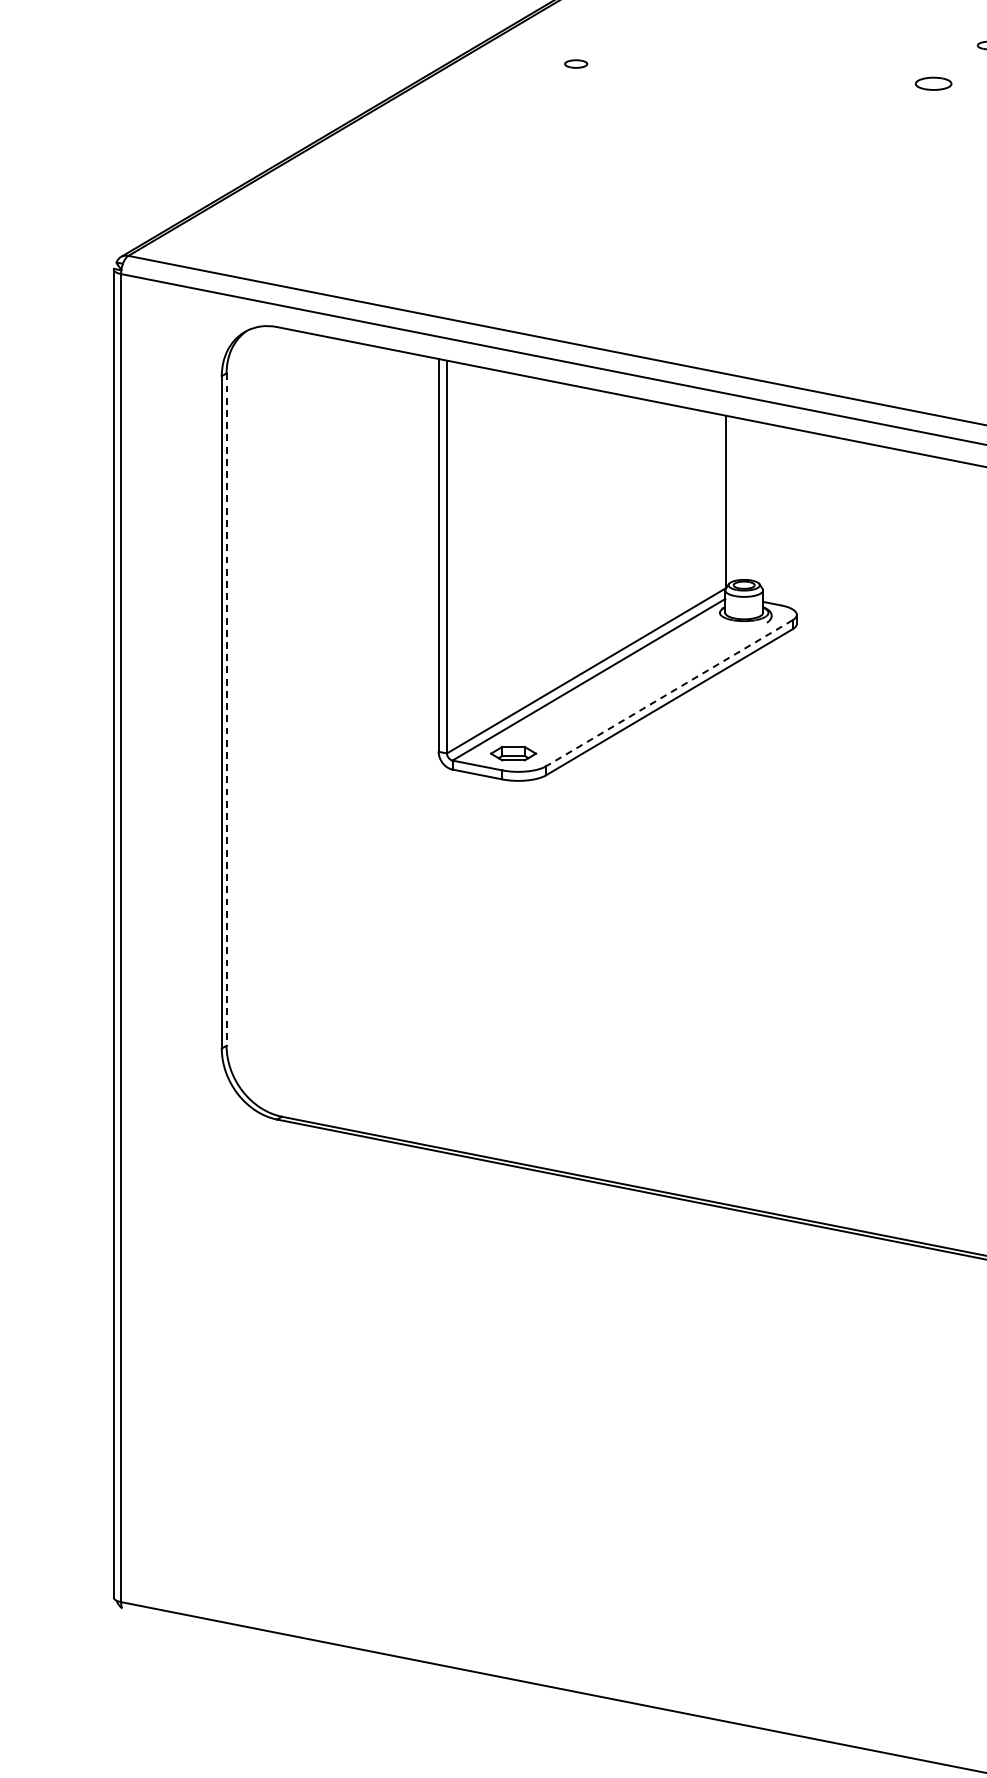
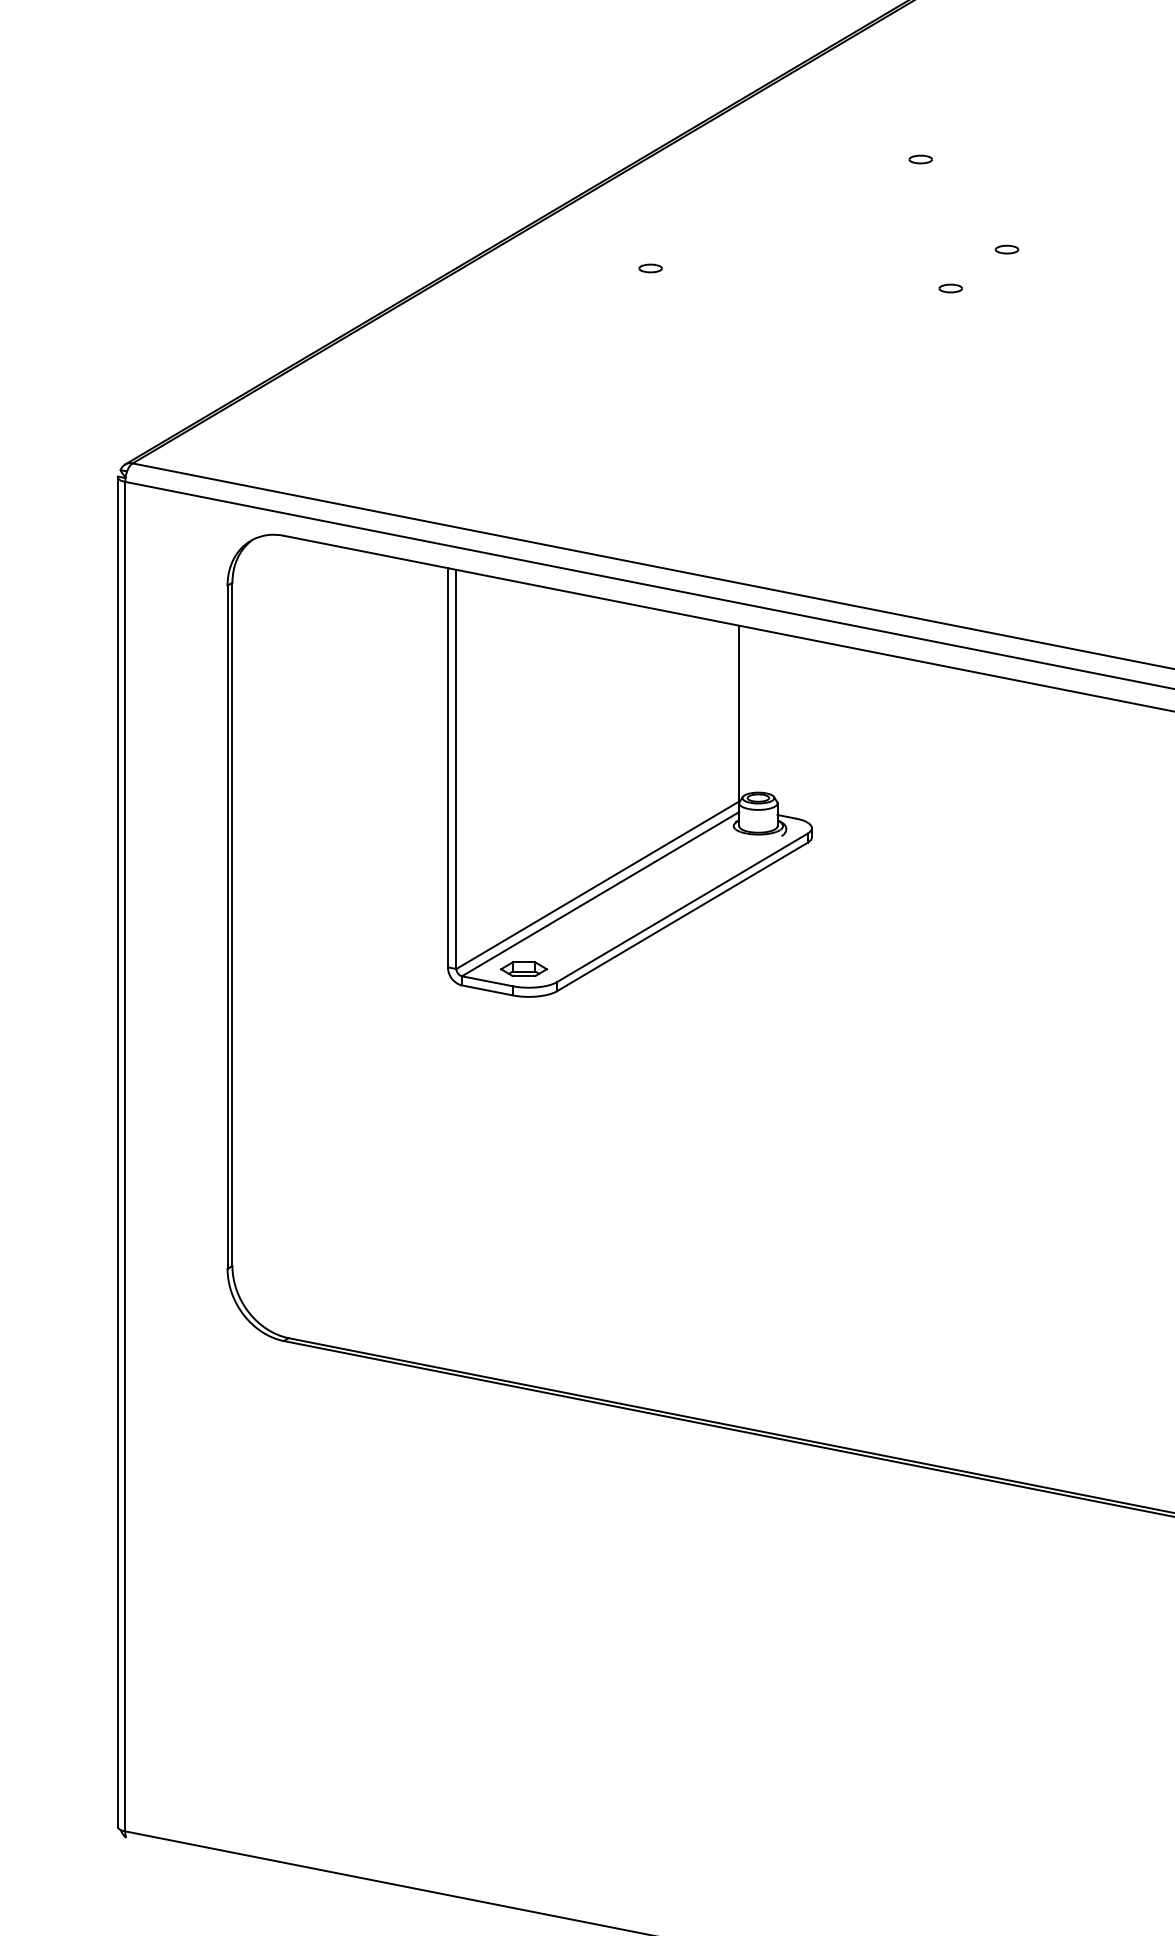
part: (576, 64) -> (650, 268), moved
part: (933, 83) -> (950, 288), size x0.62
line: (669, 692) -> (682, 907), dashed -> solid
line: (226, 709) -> (232, 924), dashed -> solid

